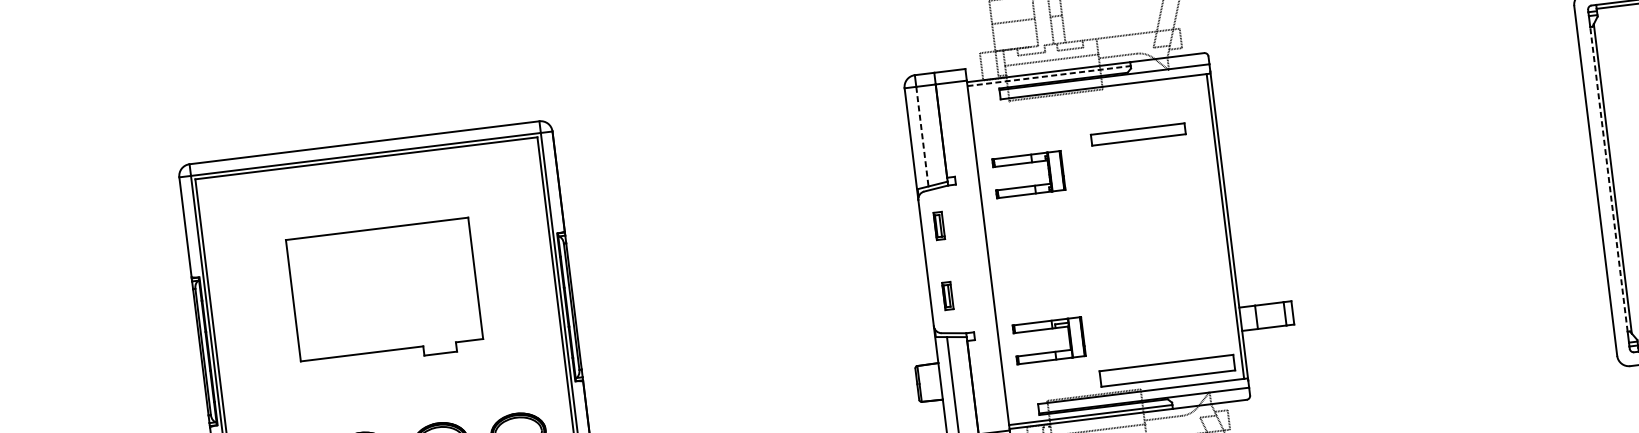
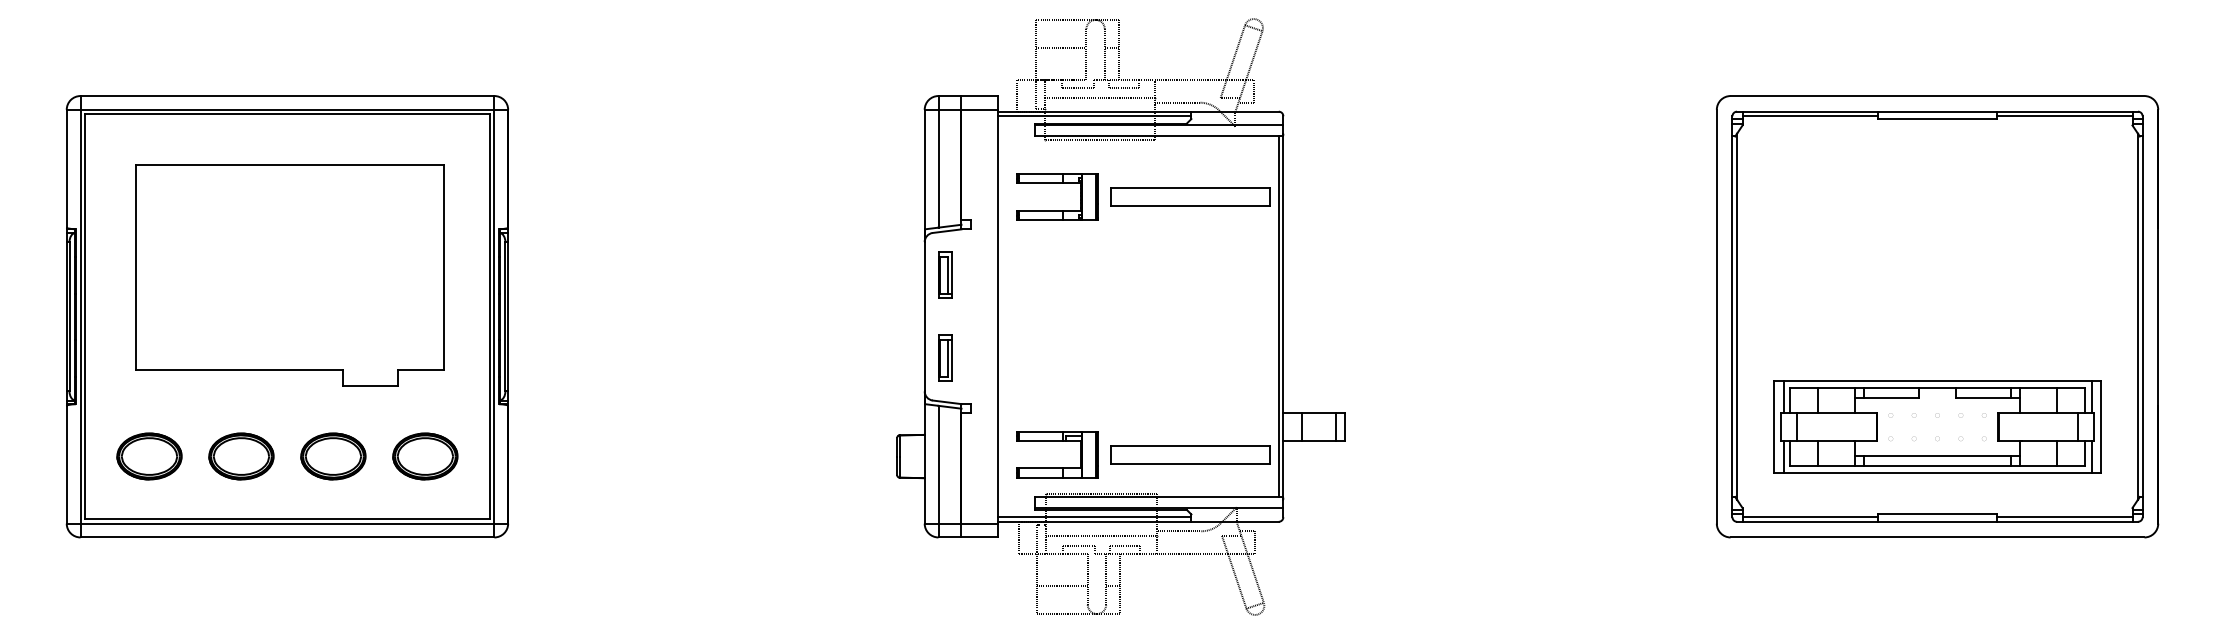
line: (1048, 76) -> (1094, 116), dashed -> solid
part: (1138, 133) -> (1190, 196), size x1.43
line: (922, 136) -> (938, 168), dashed -> solid
part: (1027, 162) -> (1057, 183), moved
line: (1608, 179) -> (1732, 316), dashed -> solid
part: (939, 225) -> (945, 274), size x1.43
part: (384, 294) -> (289, 275), size x1.43
part: (947, 295) -> (945, 357), size x1.43
part: (1048, 329) -> (1057, 441), moved
part: (1167, 370) -> (1190, 454), moved

